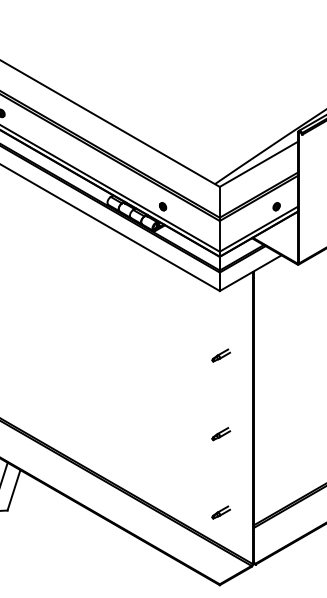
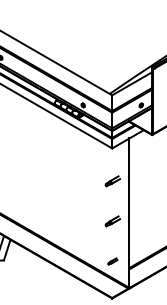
part: (220, 355) -> (112, 181), size x1.6
part: (220, 434) -> (112, 221), size x1.6

